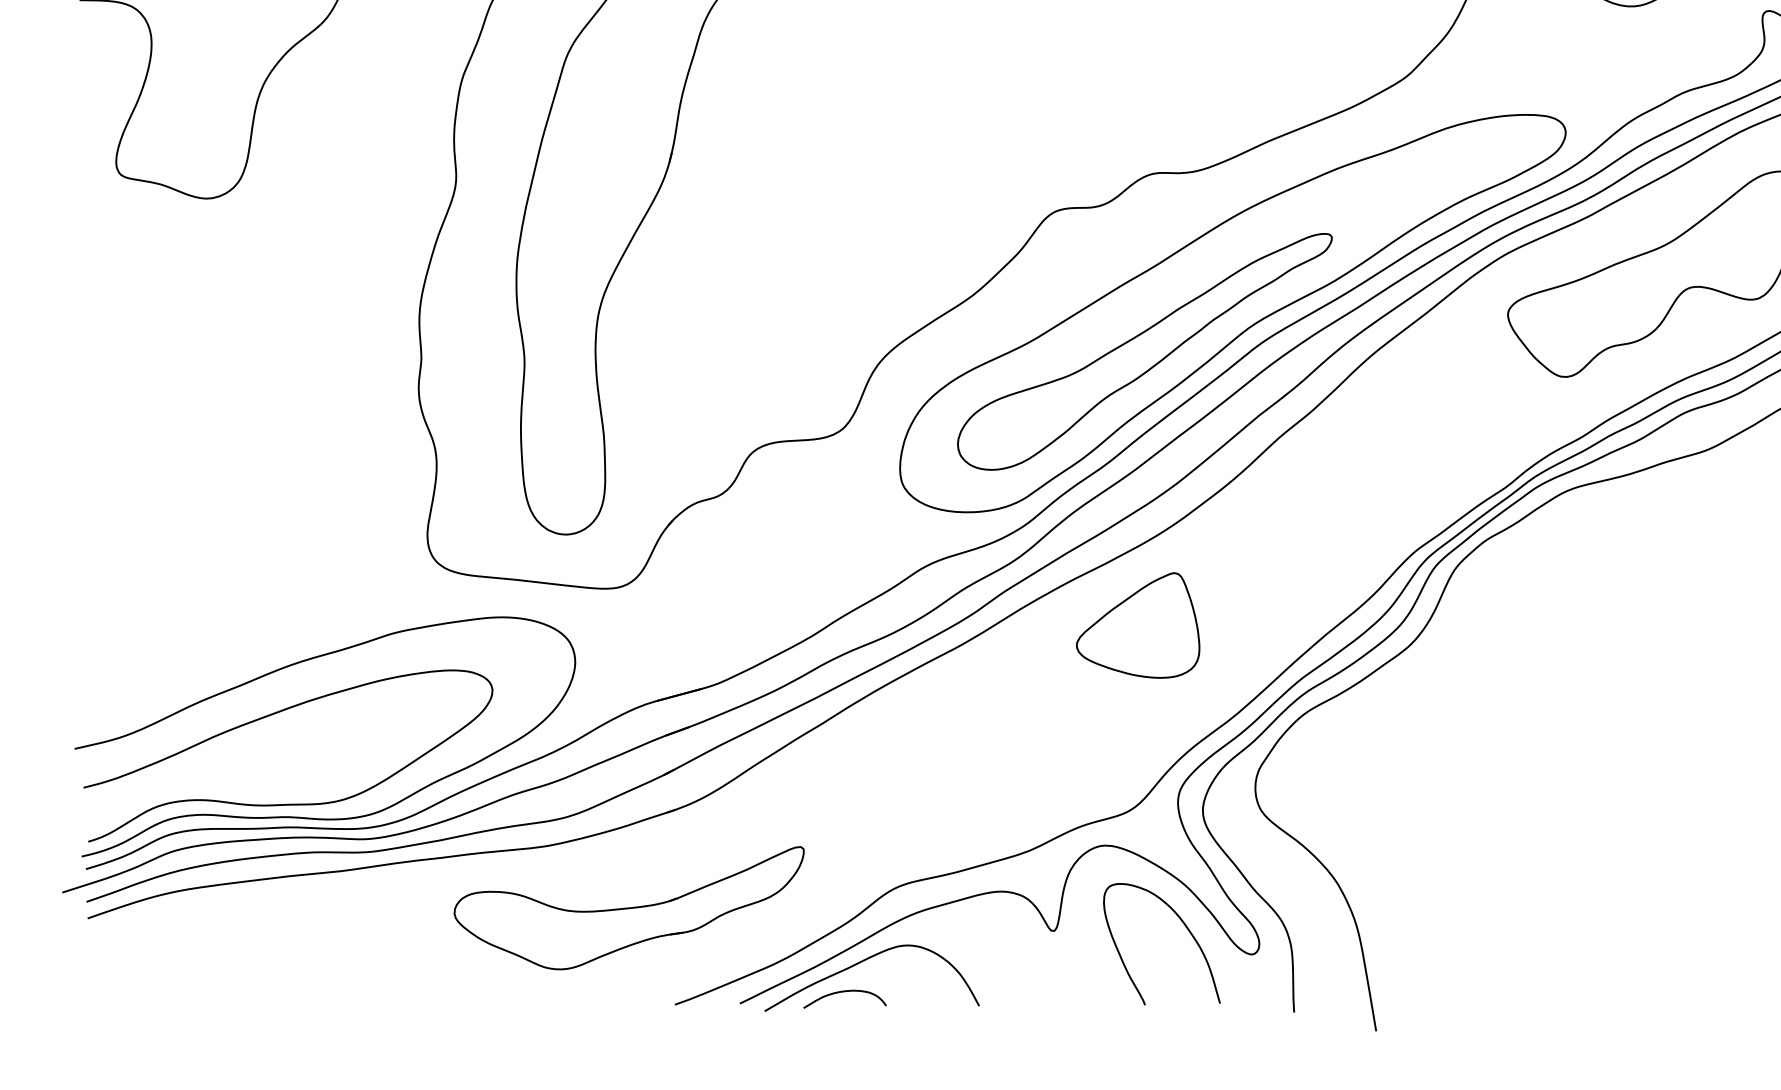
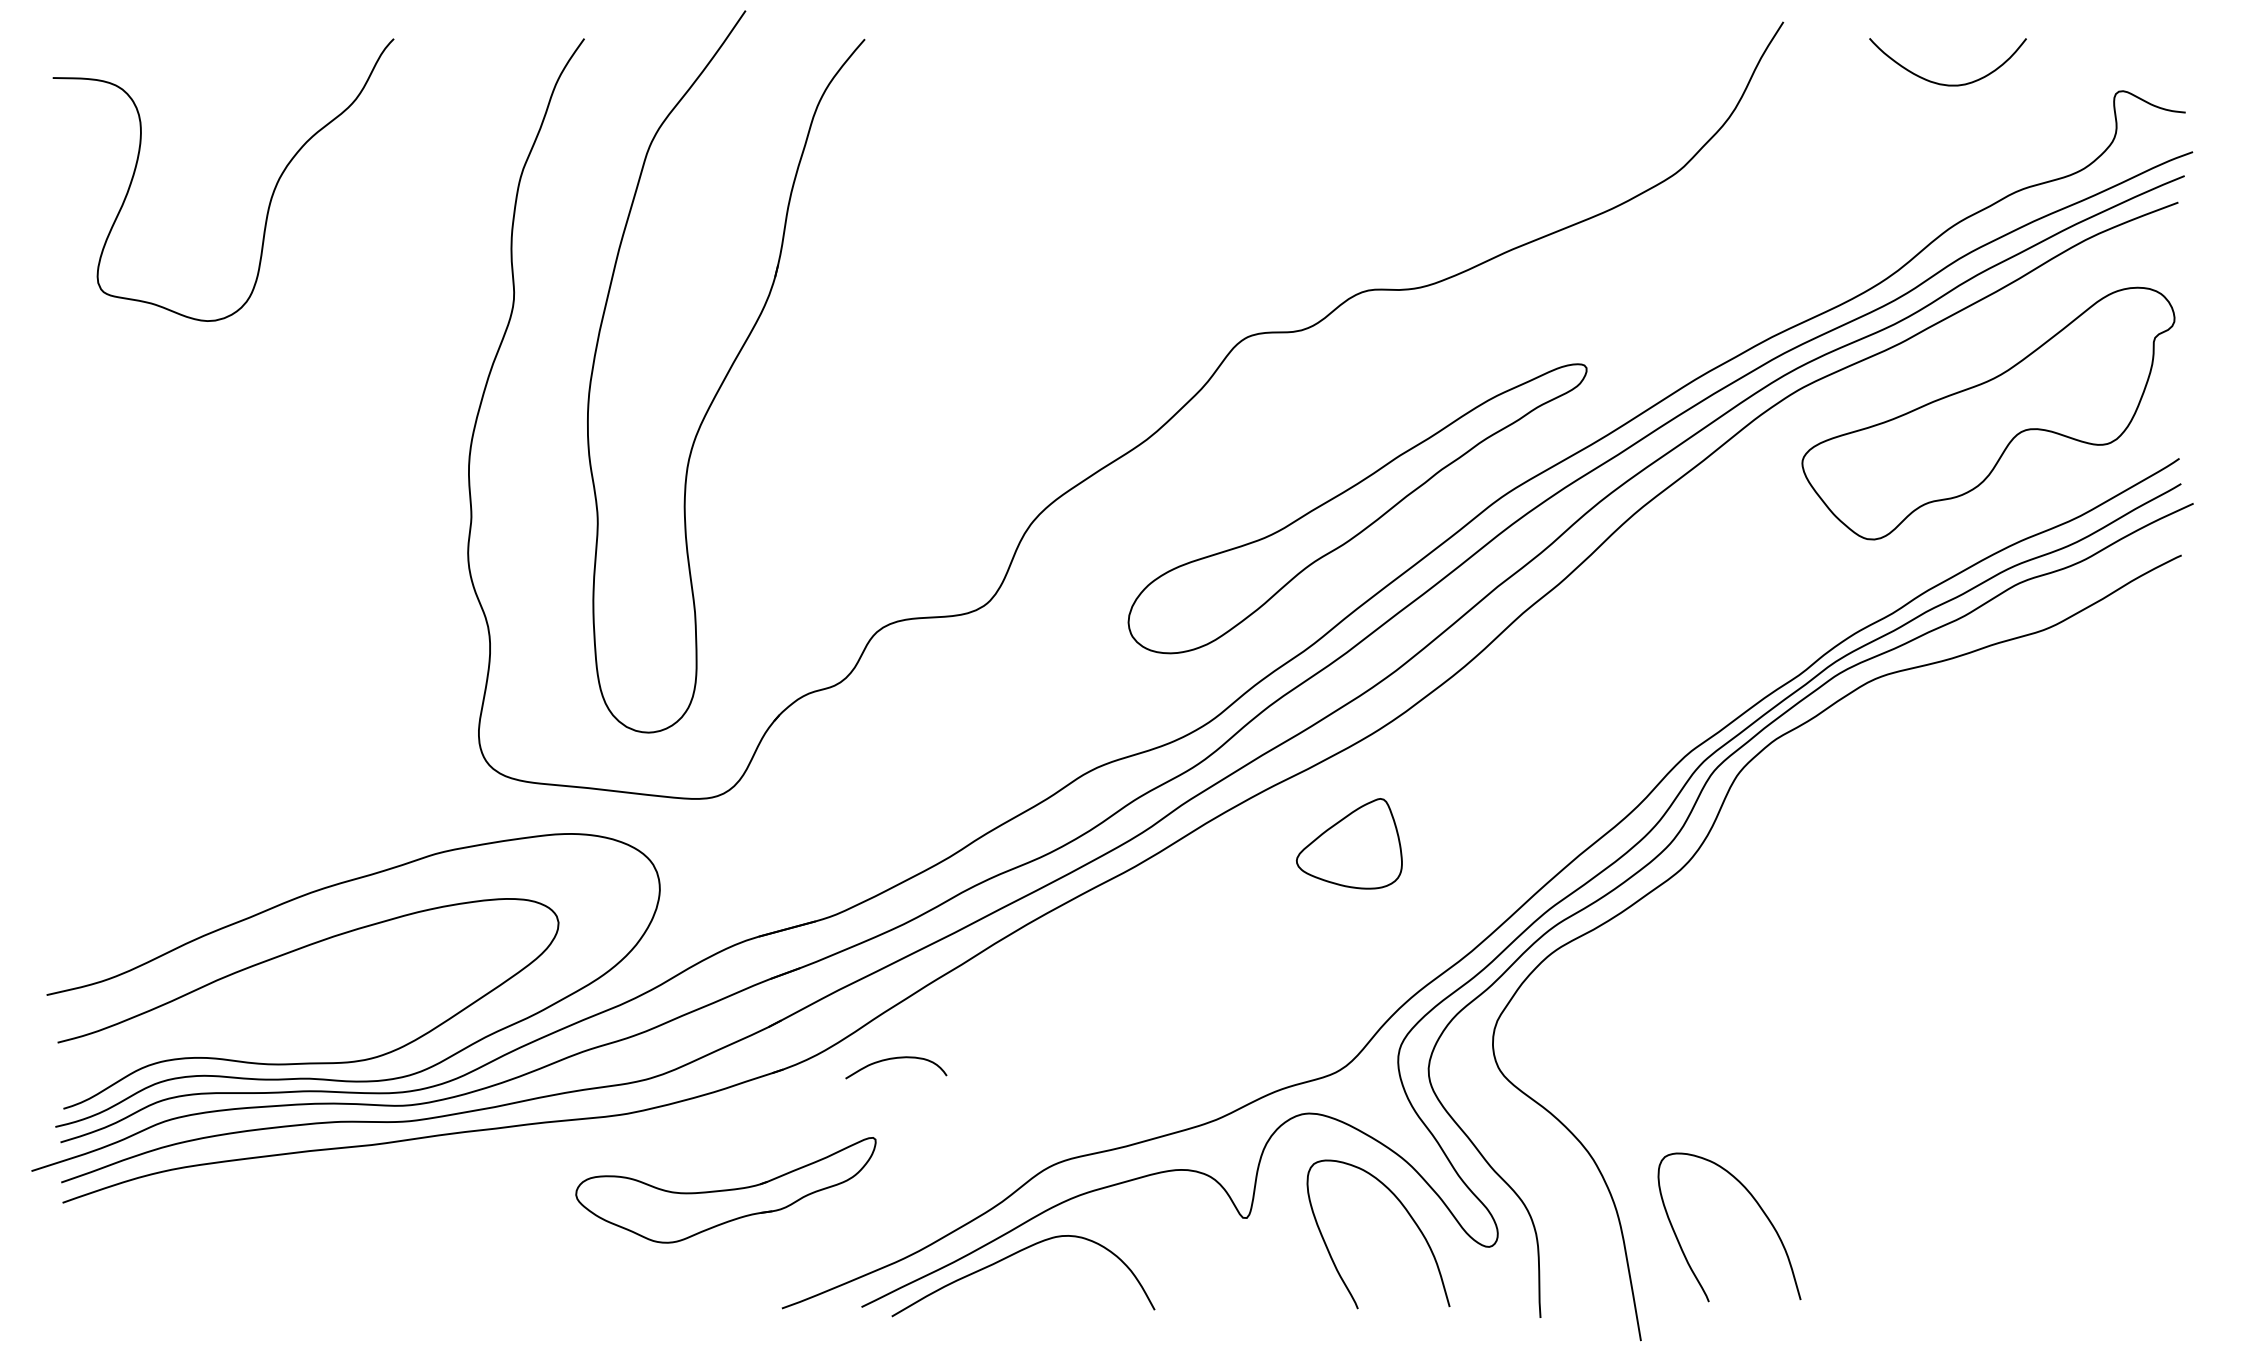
part: (1232, 313) -> (1464, 461), removed
part: (1138, 625) -> (1349, 843), size x0.7
part: (628, 908) -> (725, 1190), size x0.7
curve: (1472, 921) -> (1758, 1206), added
curve: (843, 992) -> (894, 1059), moved

